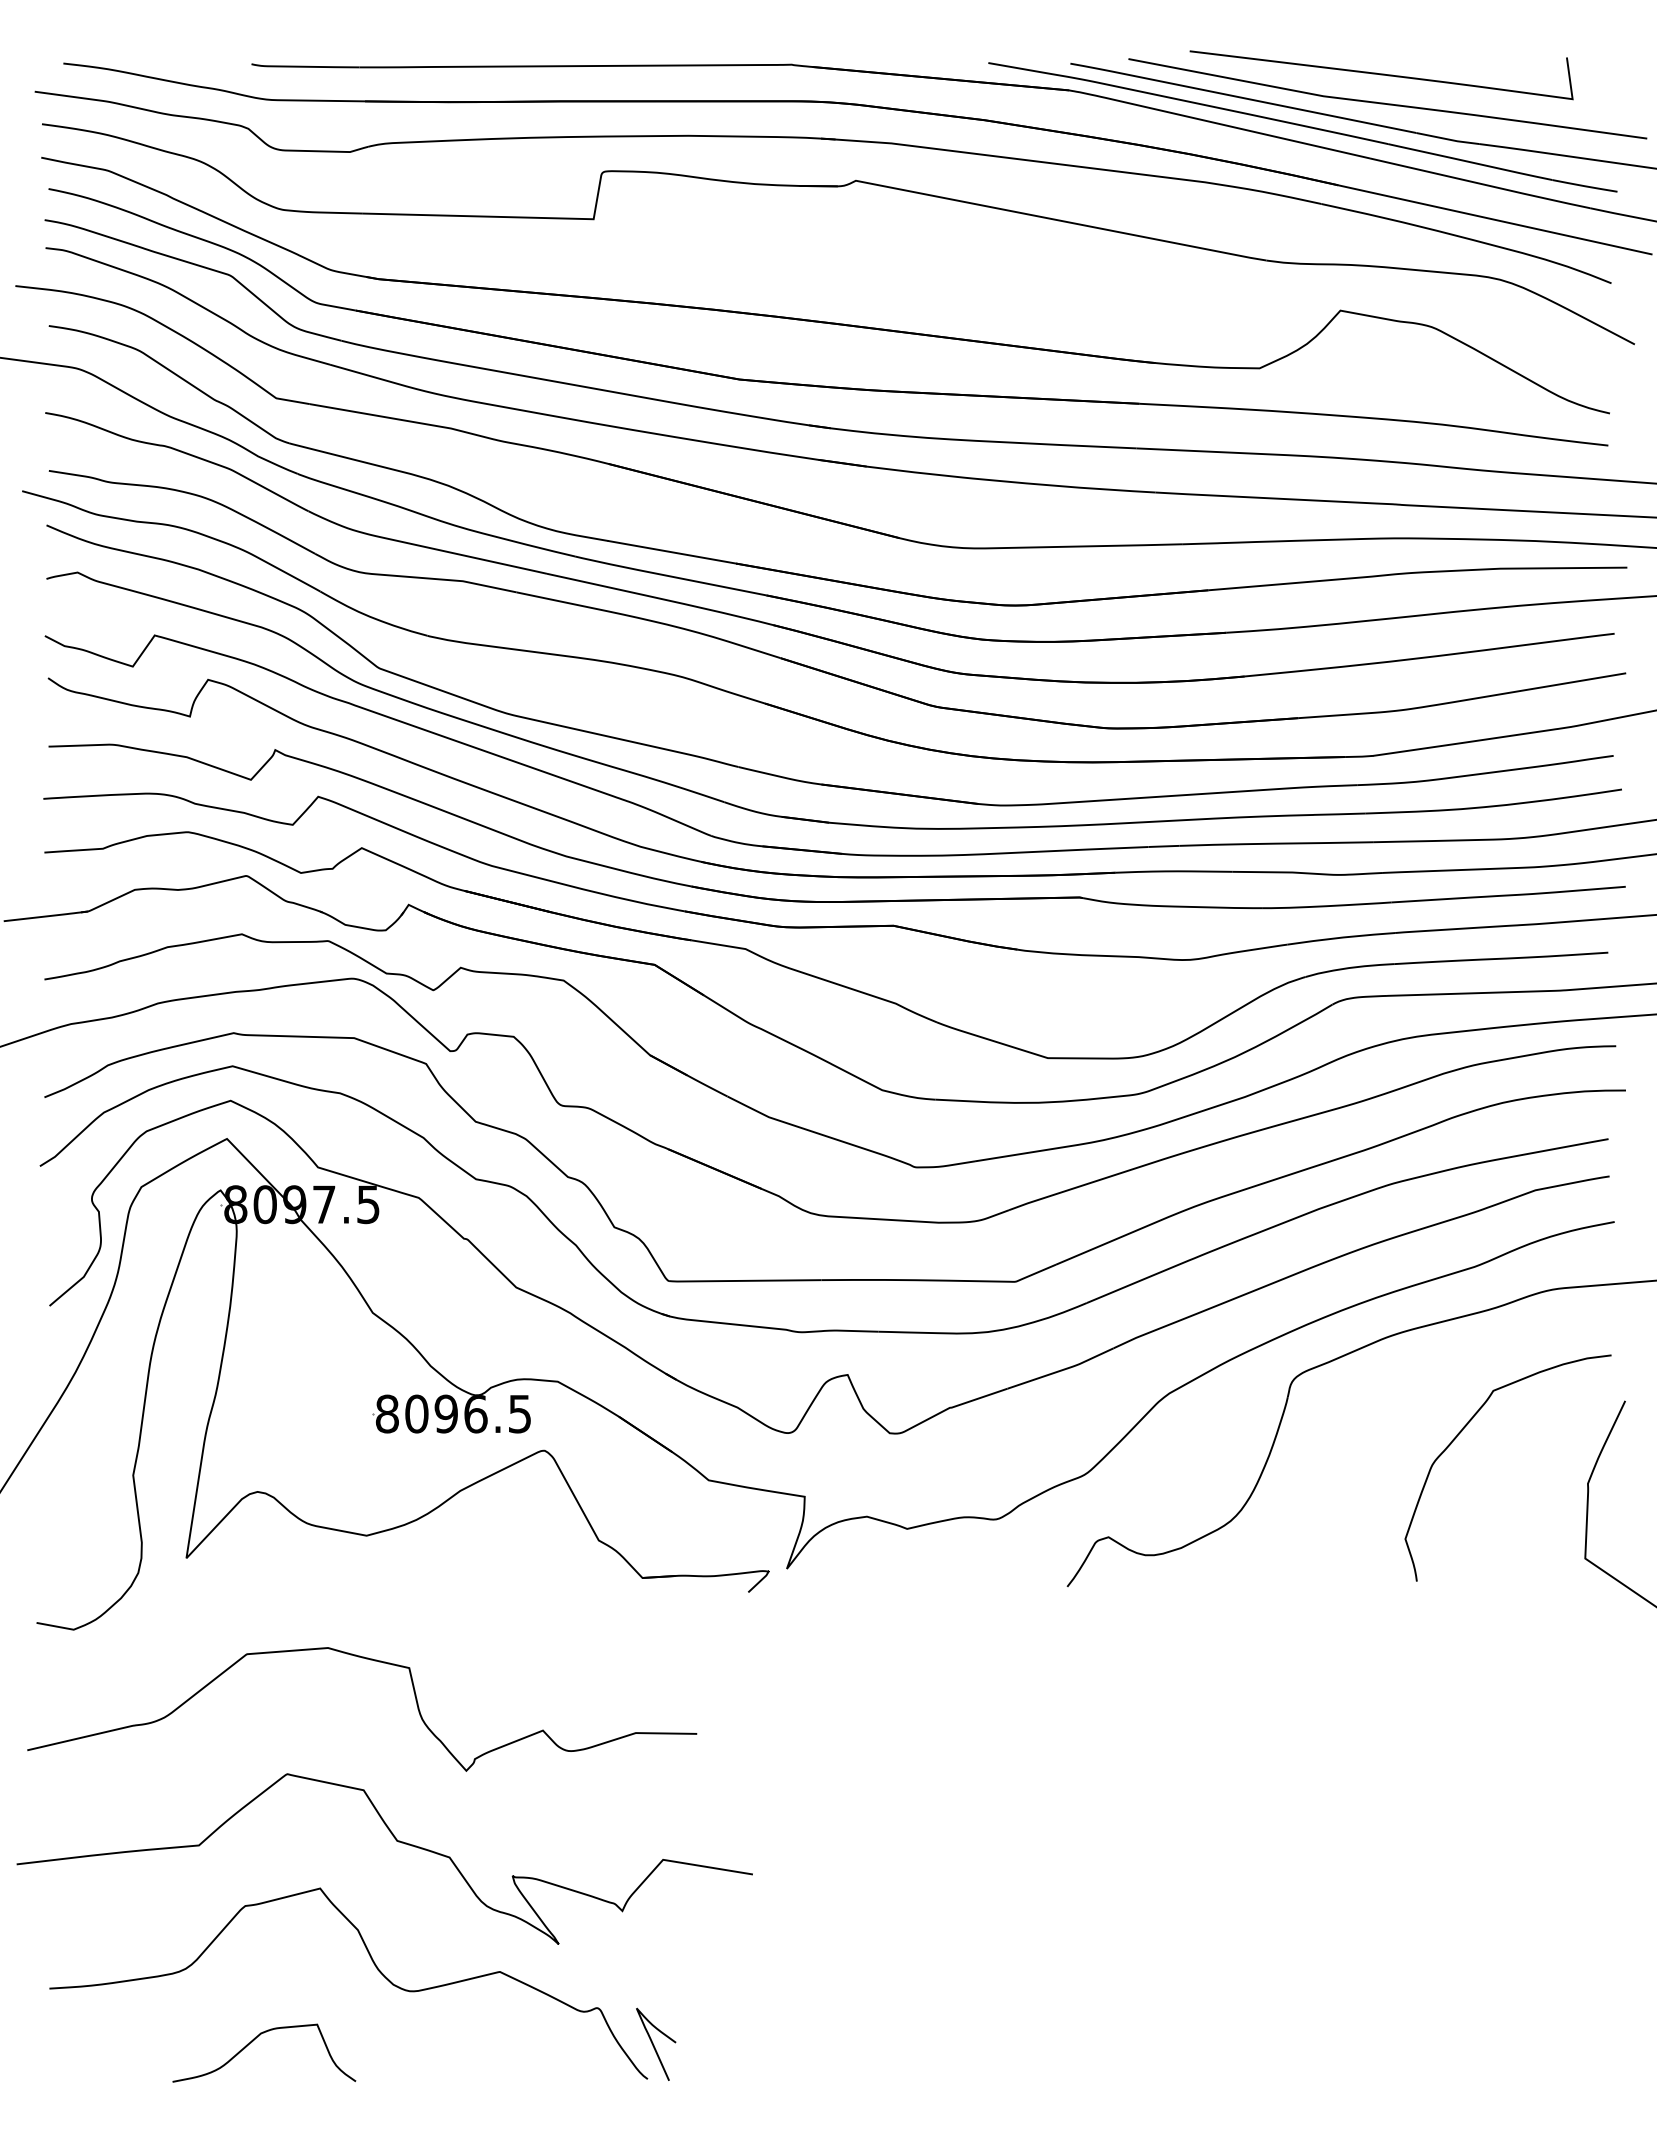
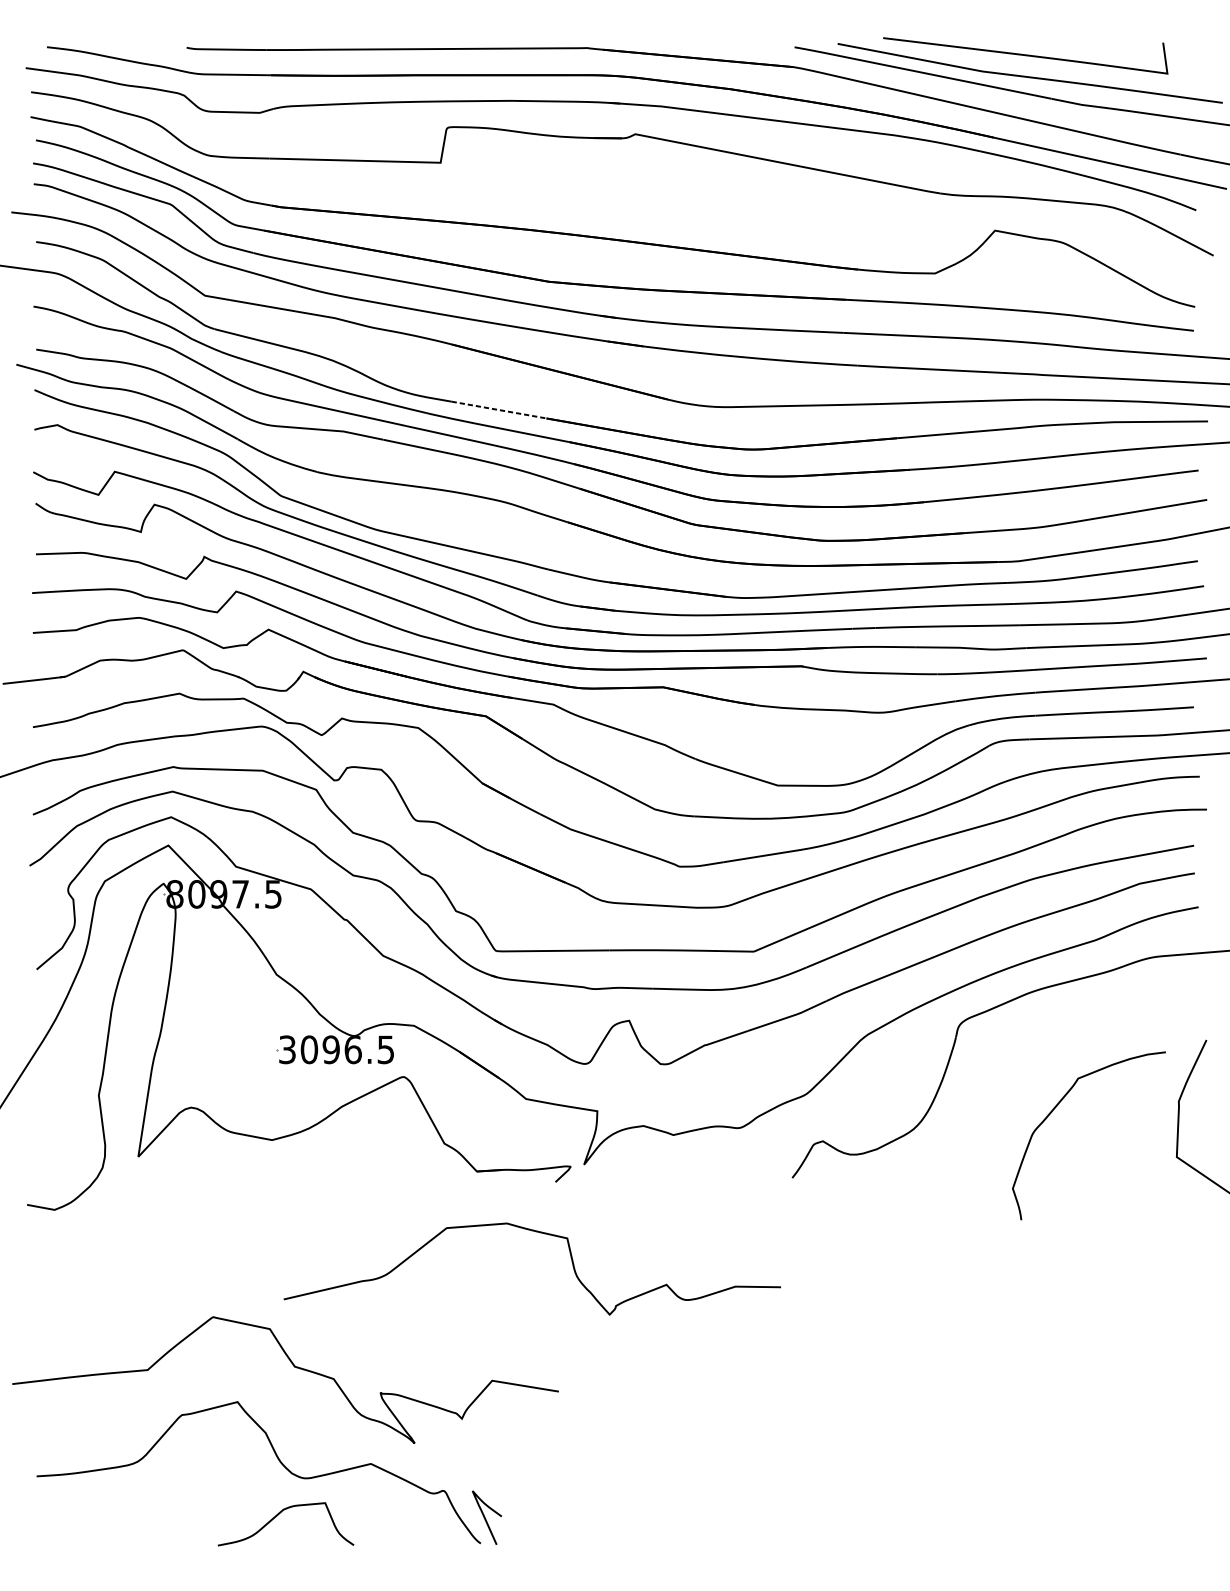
part: (1302, 127) -> (966, 94), removed
line: (672, 552) -> (499, 410), solid -> dashed
text: (386, 1413) -> (286, 1049), 8096.5 -> 3096.5
curve: (1462, 1431) -> (1055, 1108), moved
curve: (374, 1661) -> (541, 1233), moved
curve: (253, 2041) -> (277, 1515), moved

